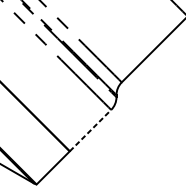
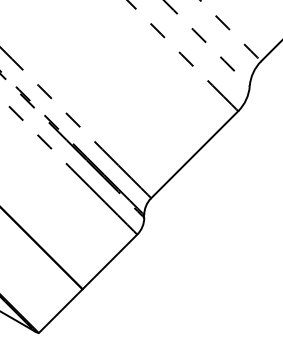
line: (90, 130) -> (109, 261), dashed -> solid

